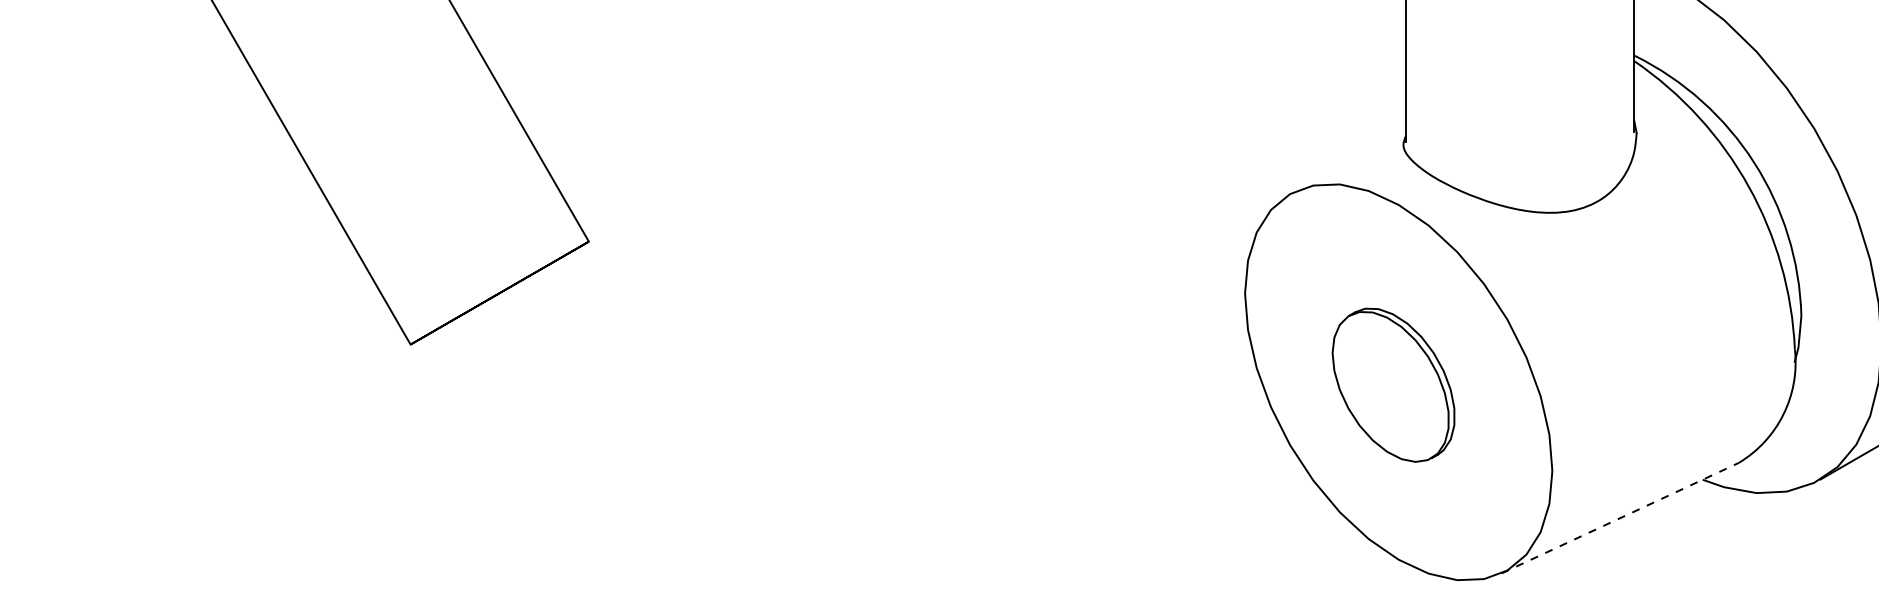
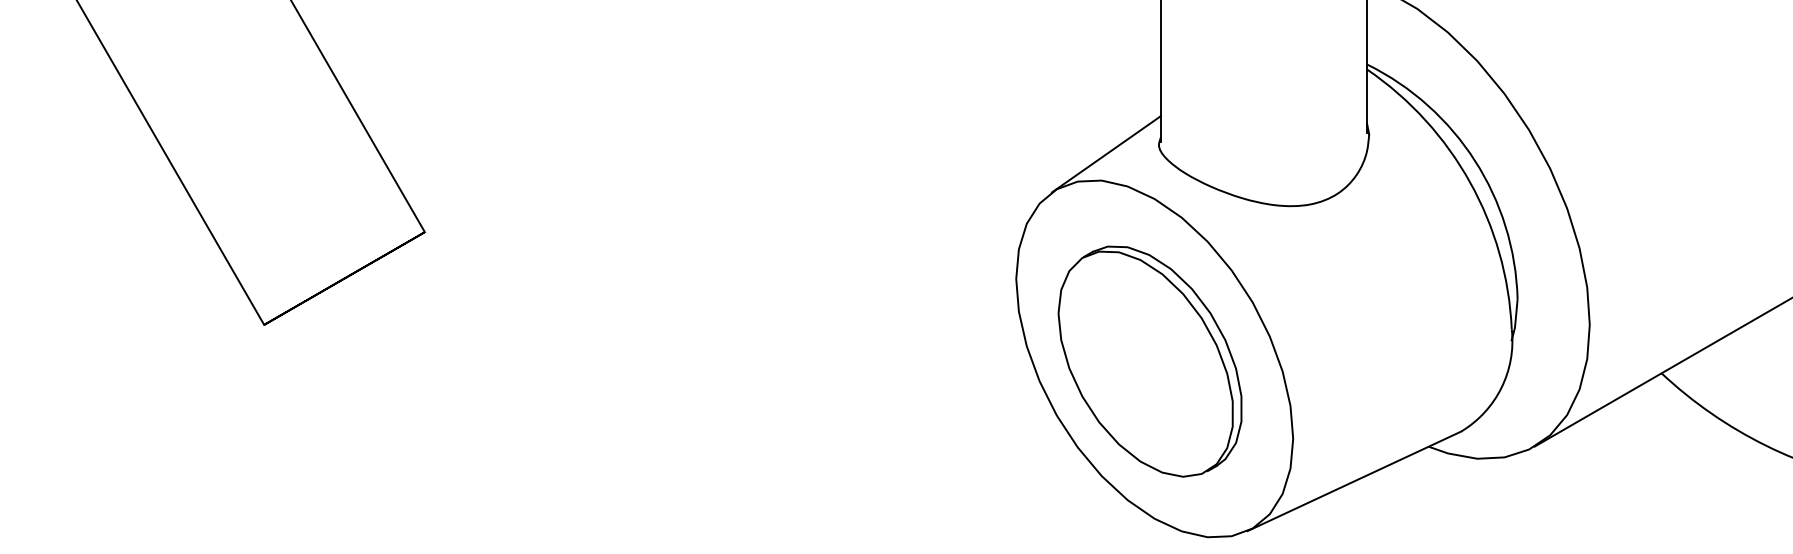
line: (1345, 155) -> (1106, 154), added
part: (1392, 385) -> (1149, 361), size x1.67
line: (1620, 518) -> (1354, 481), dashed -> solid

